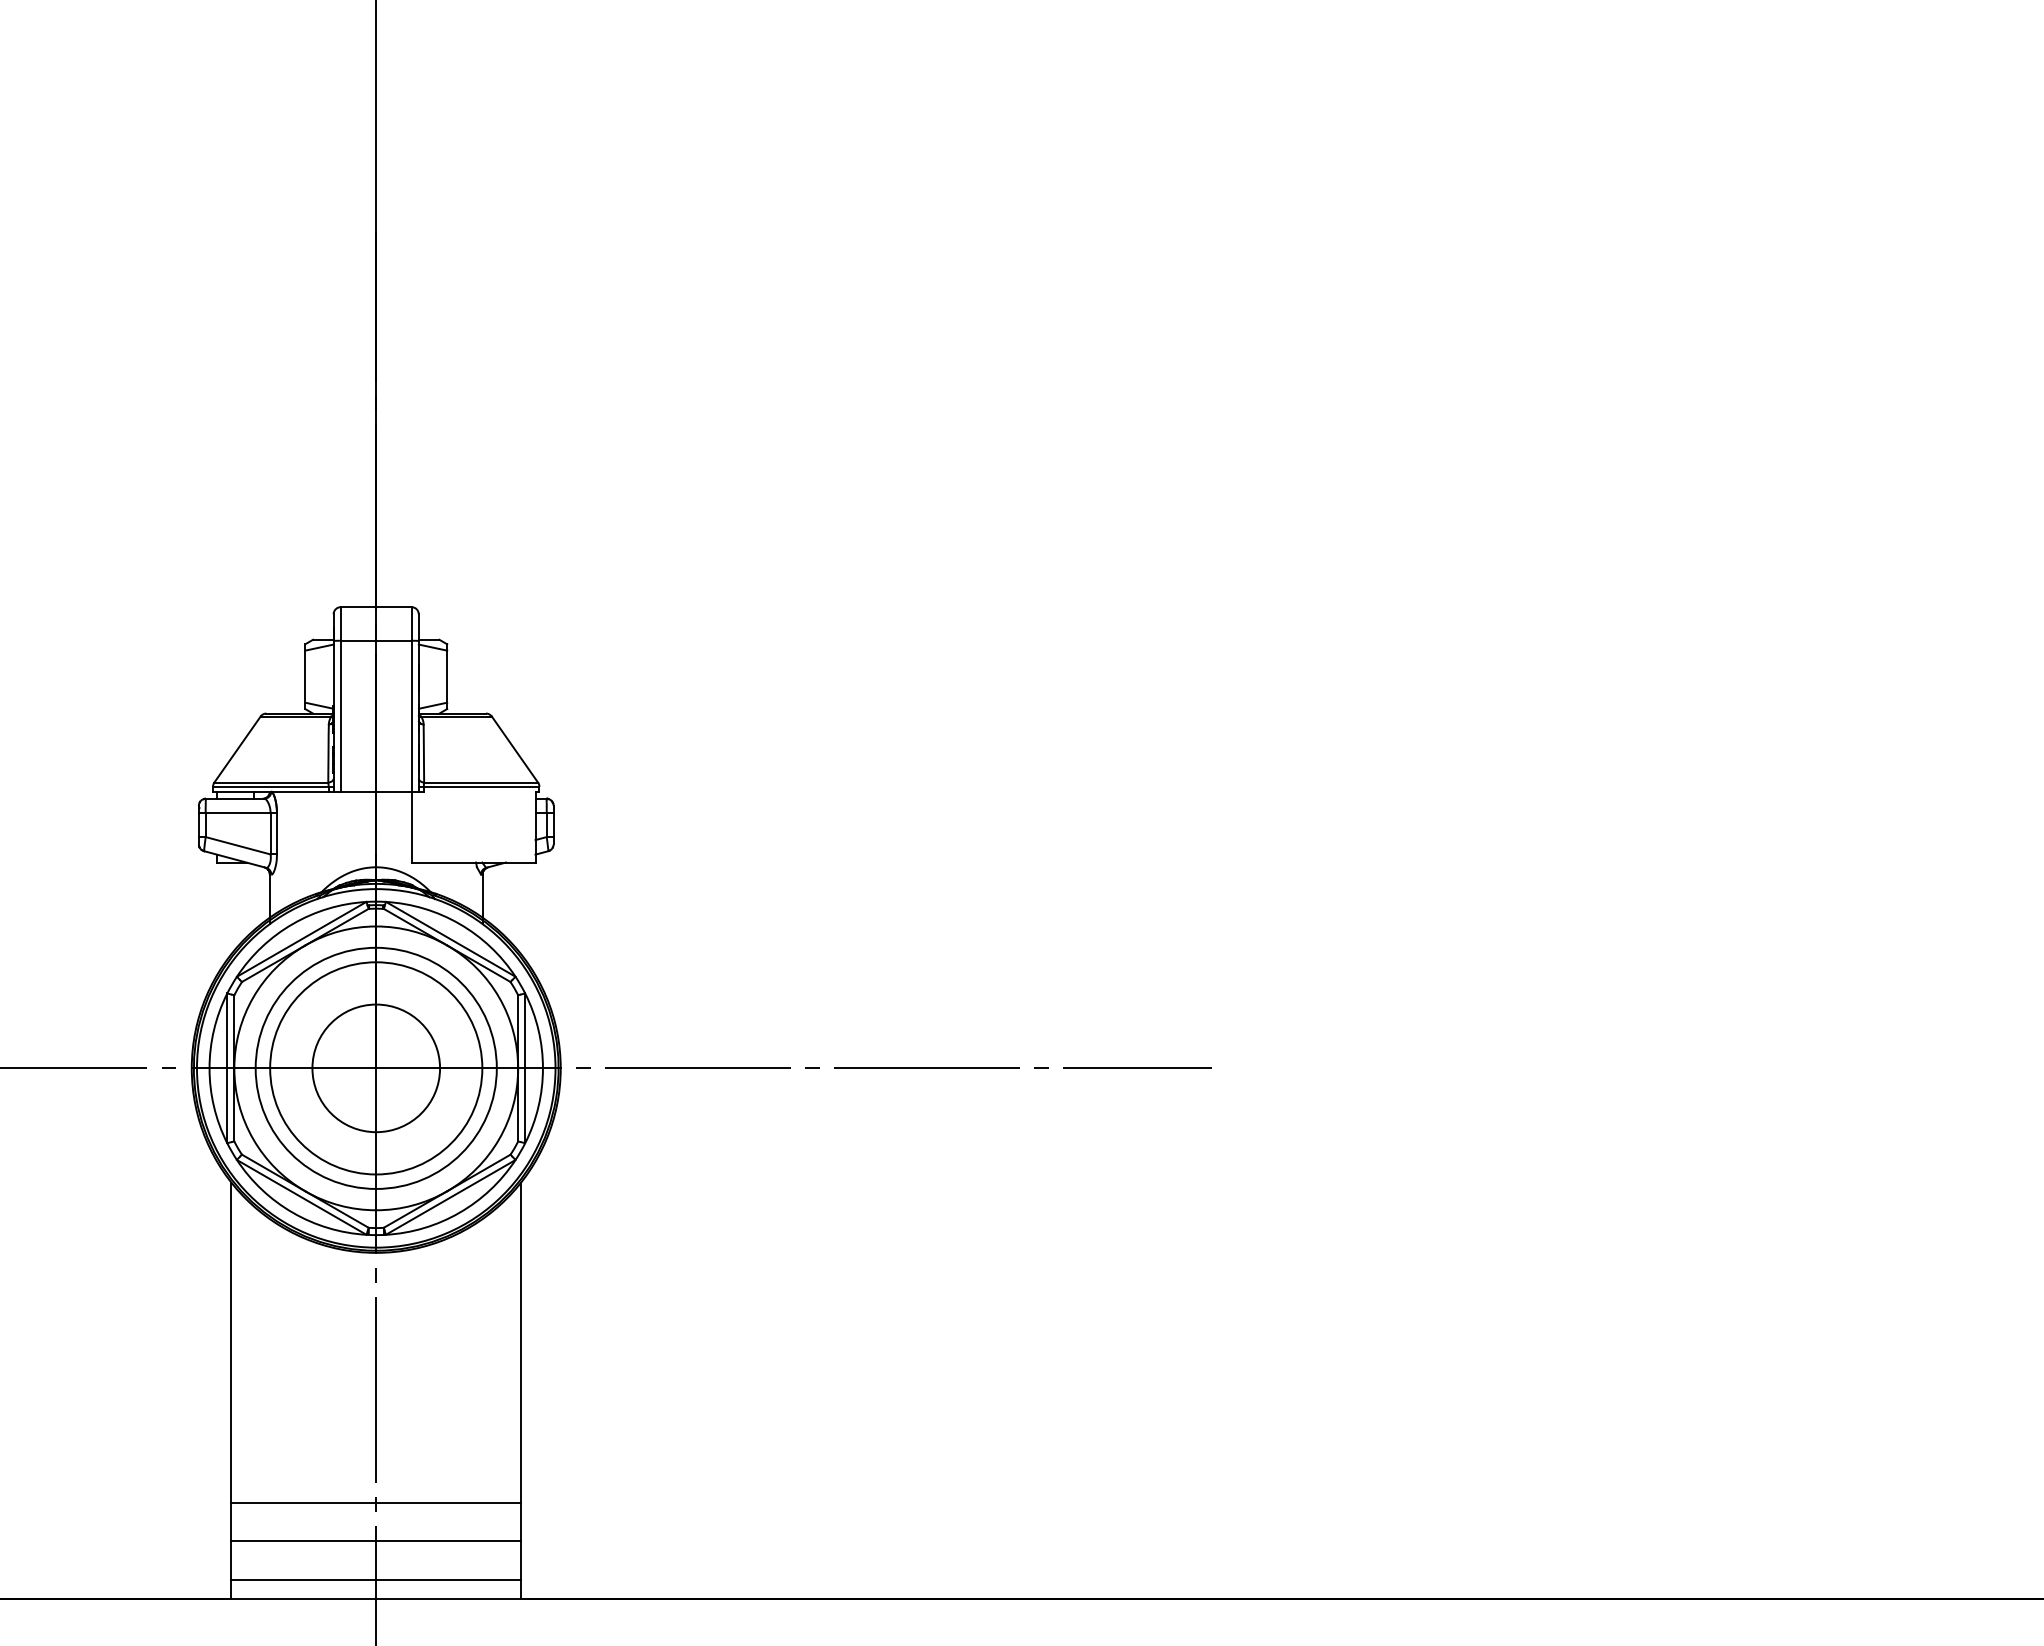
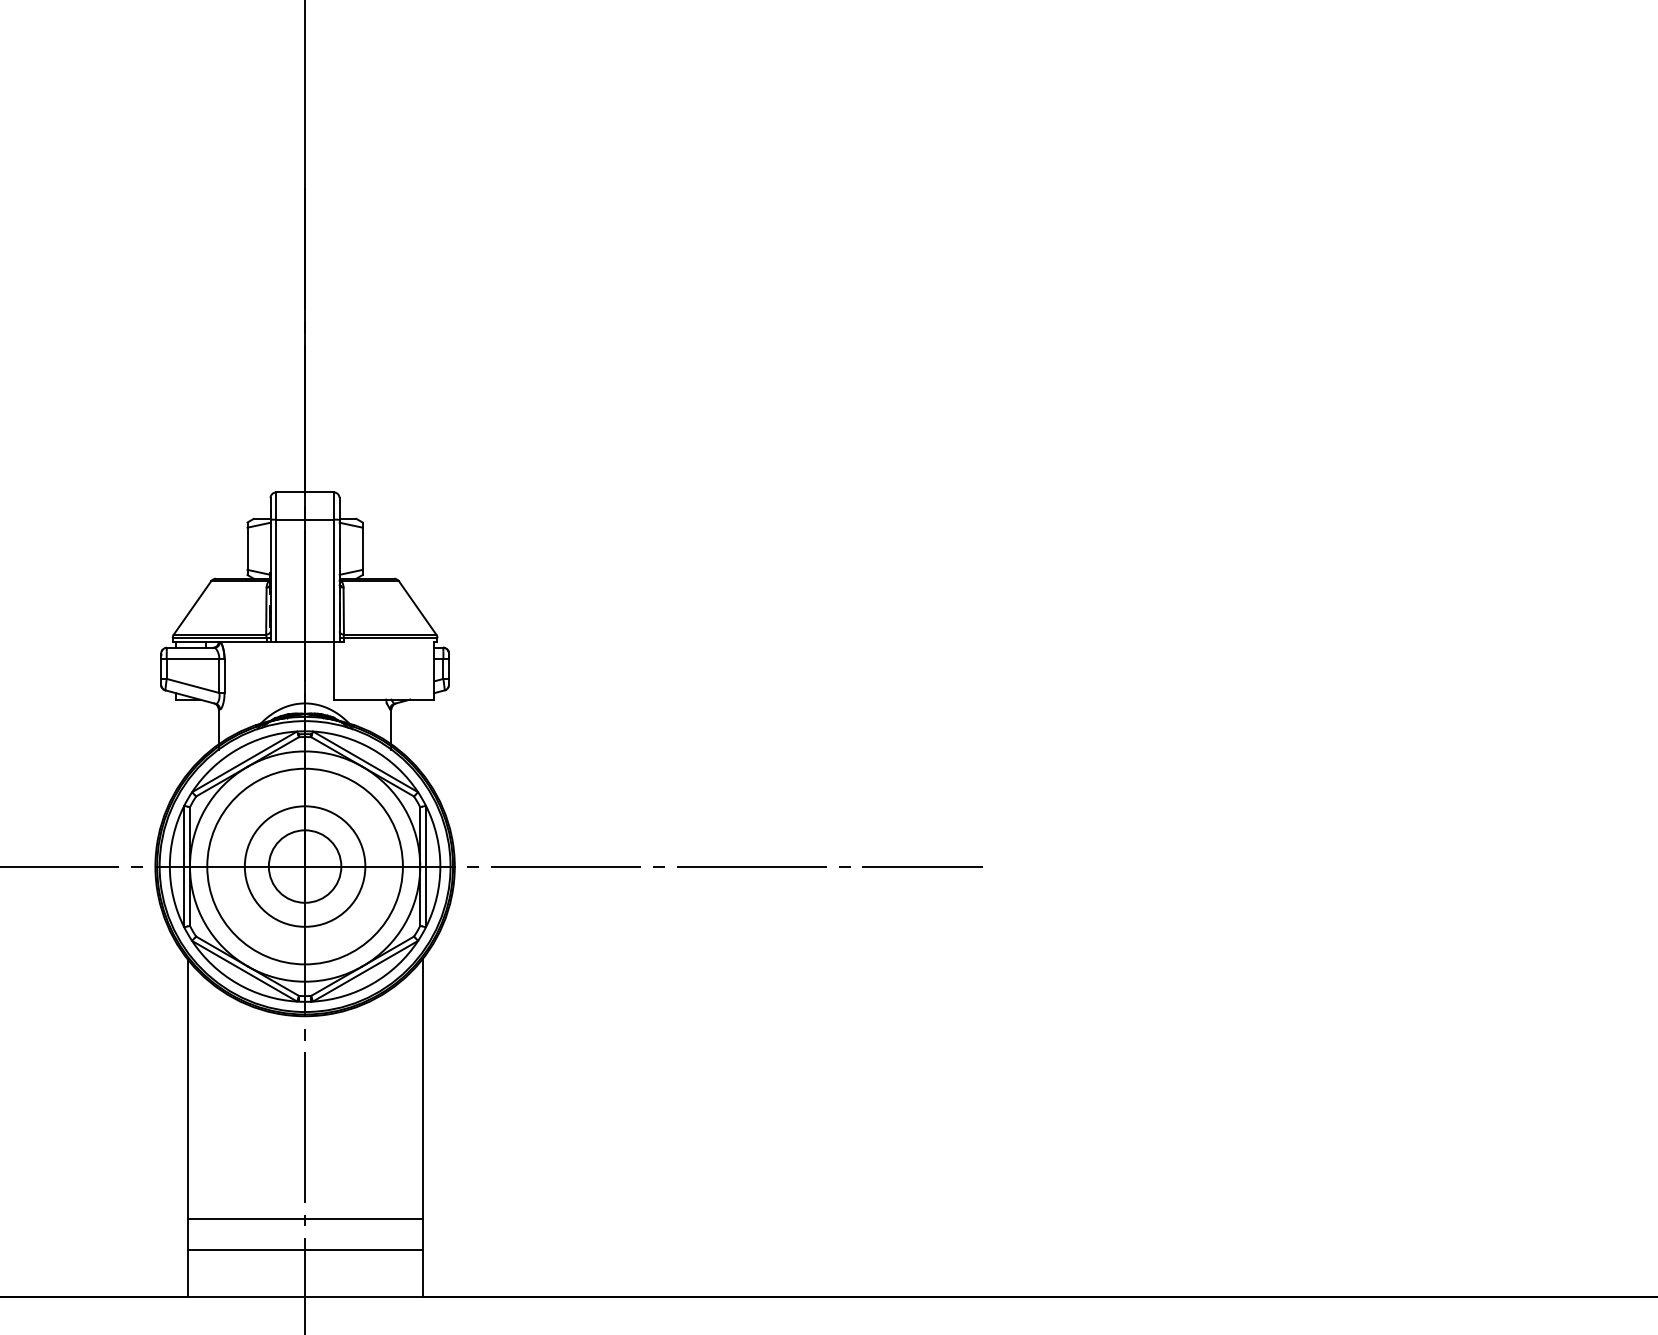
circle: (376, 1068) -> (305, 866), size x0.7
circle: (376, 1068) -> (305, 866), size x0.7
line: (376, 1580) -> (305, 1282), removed

